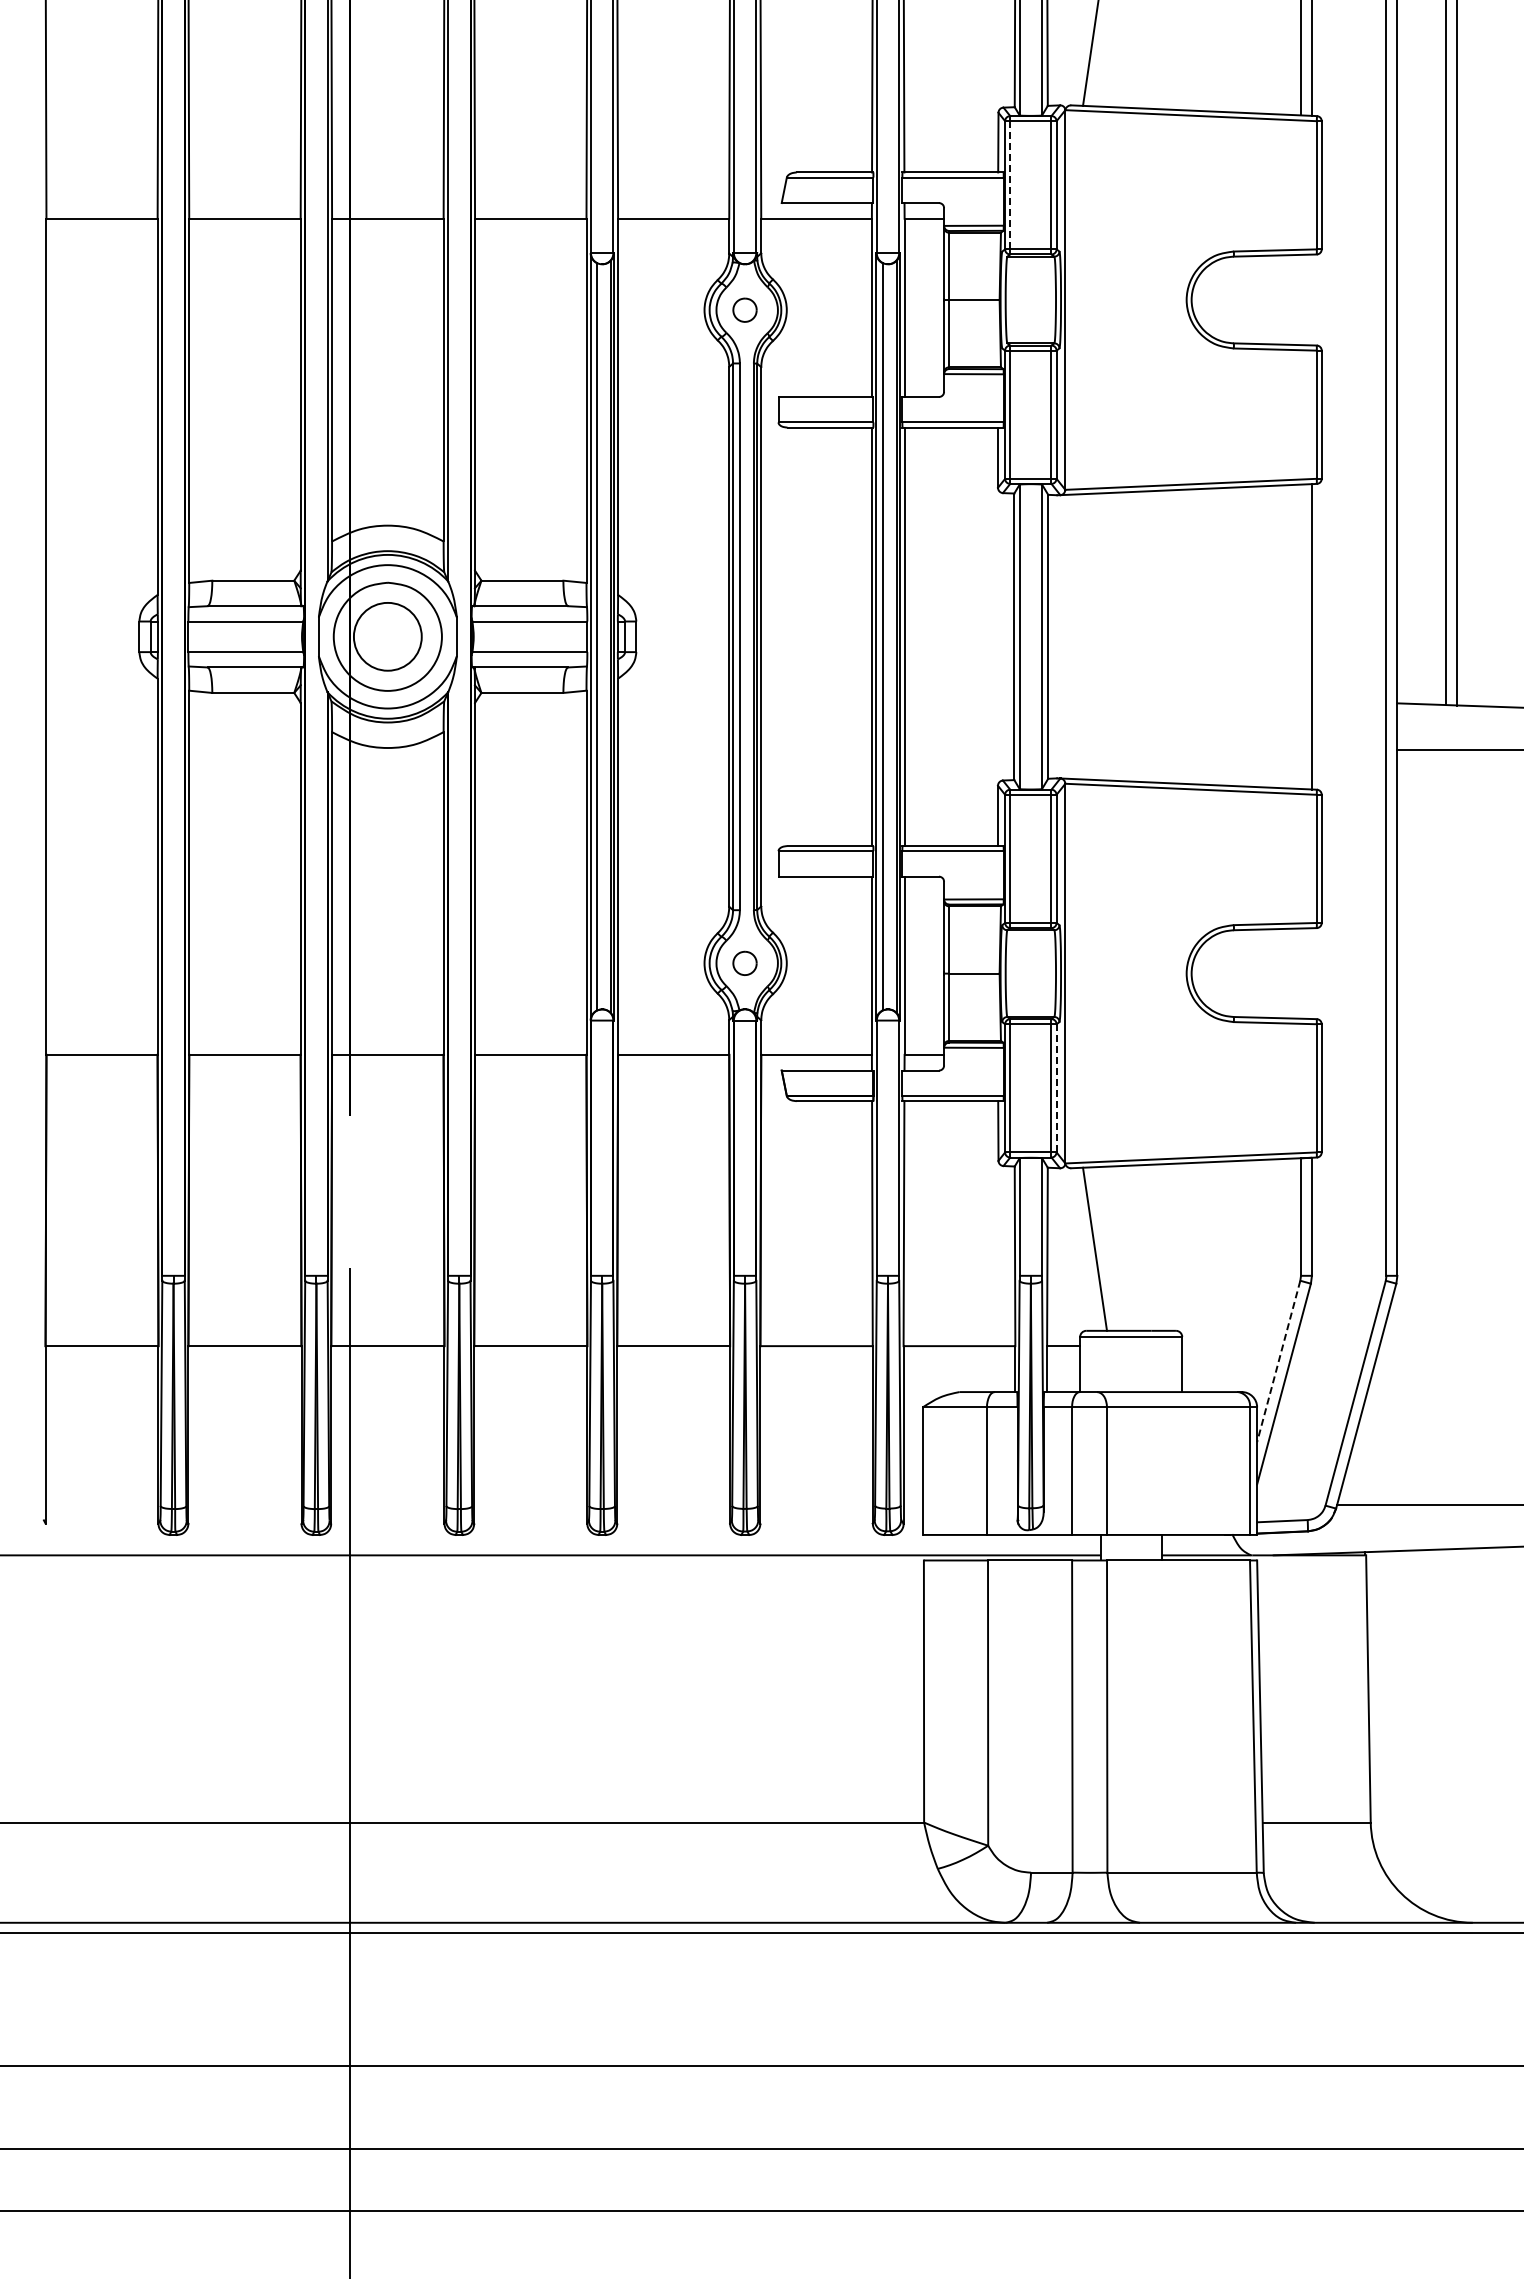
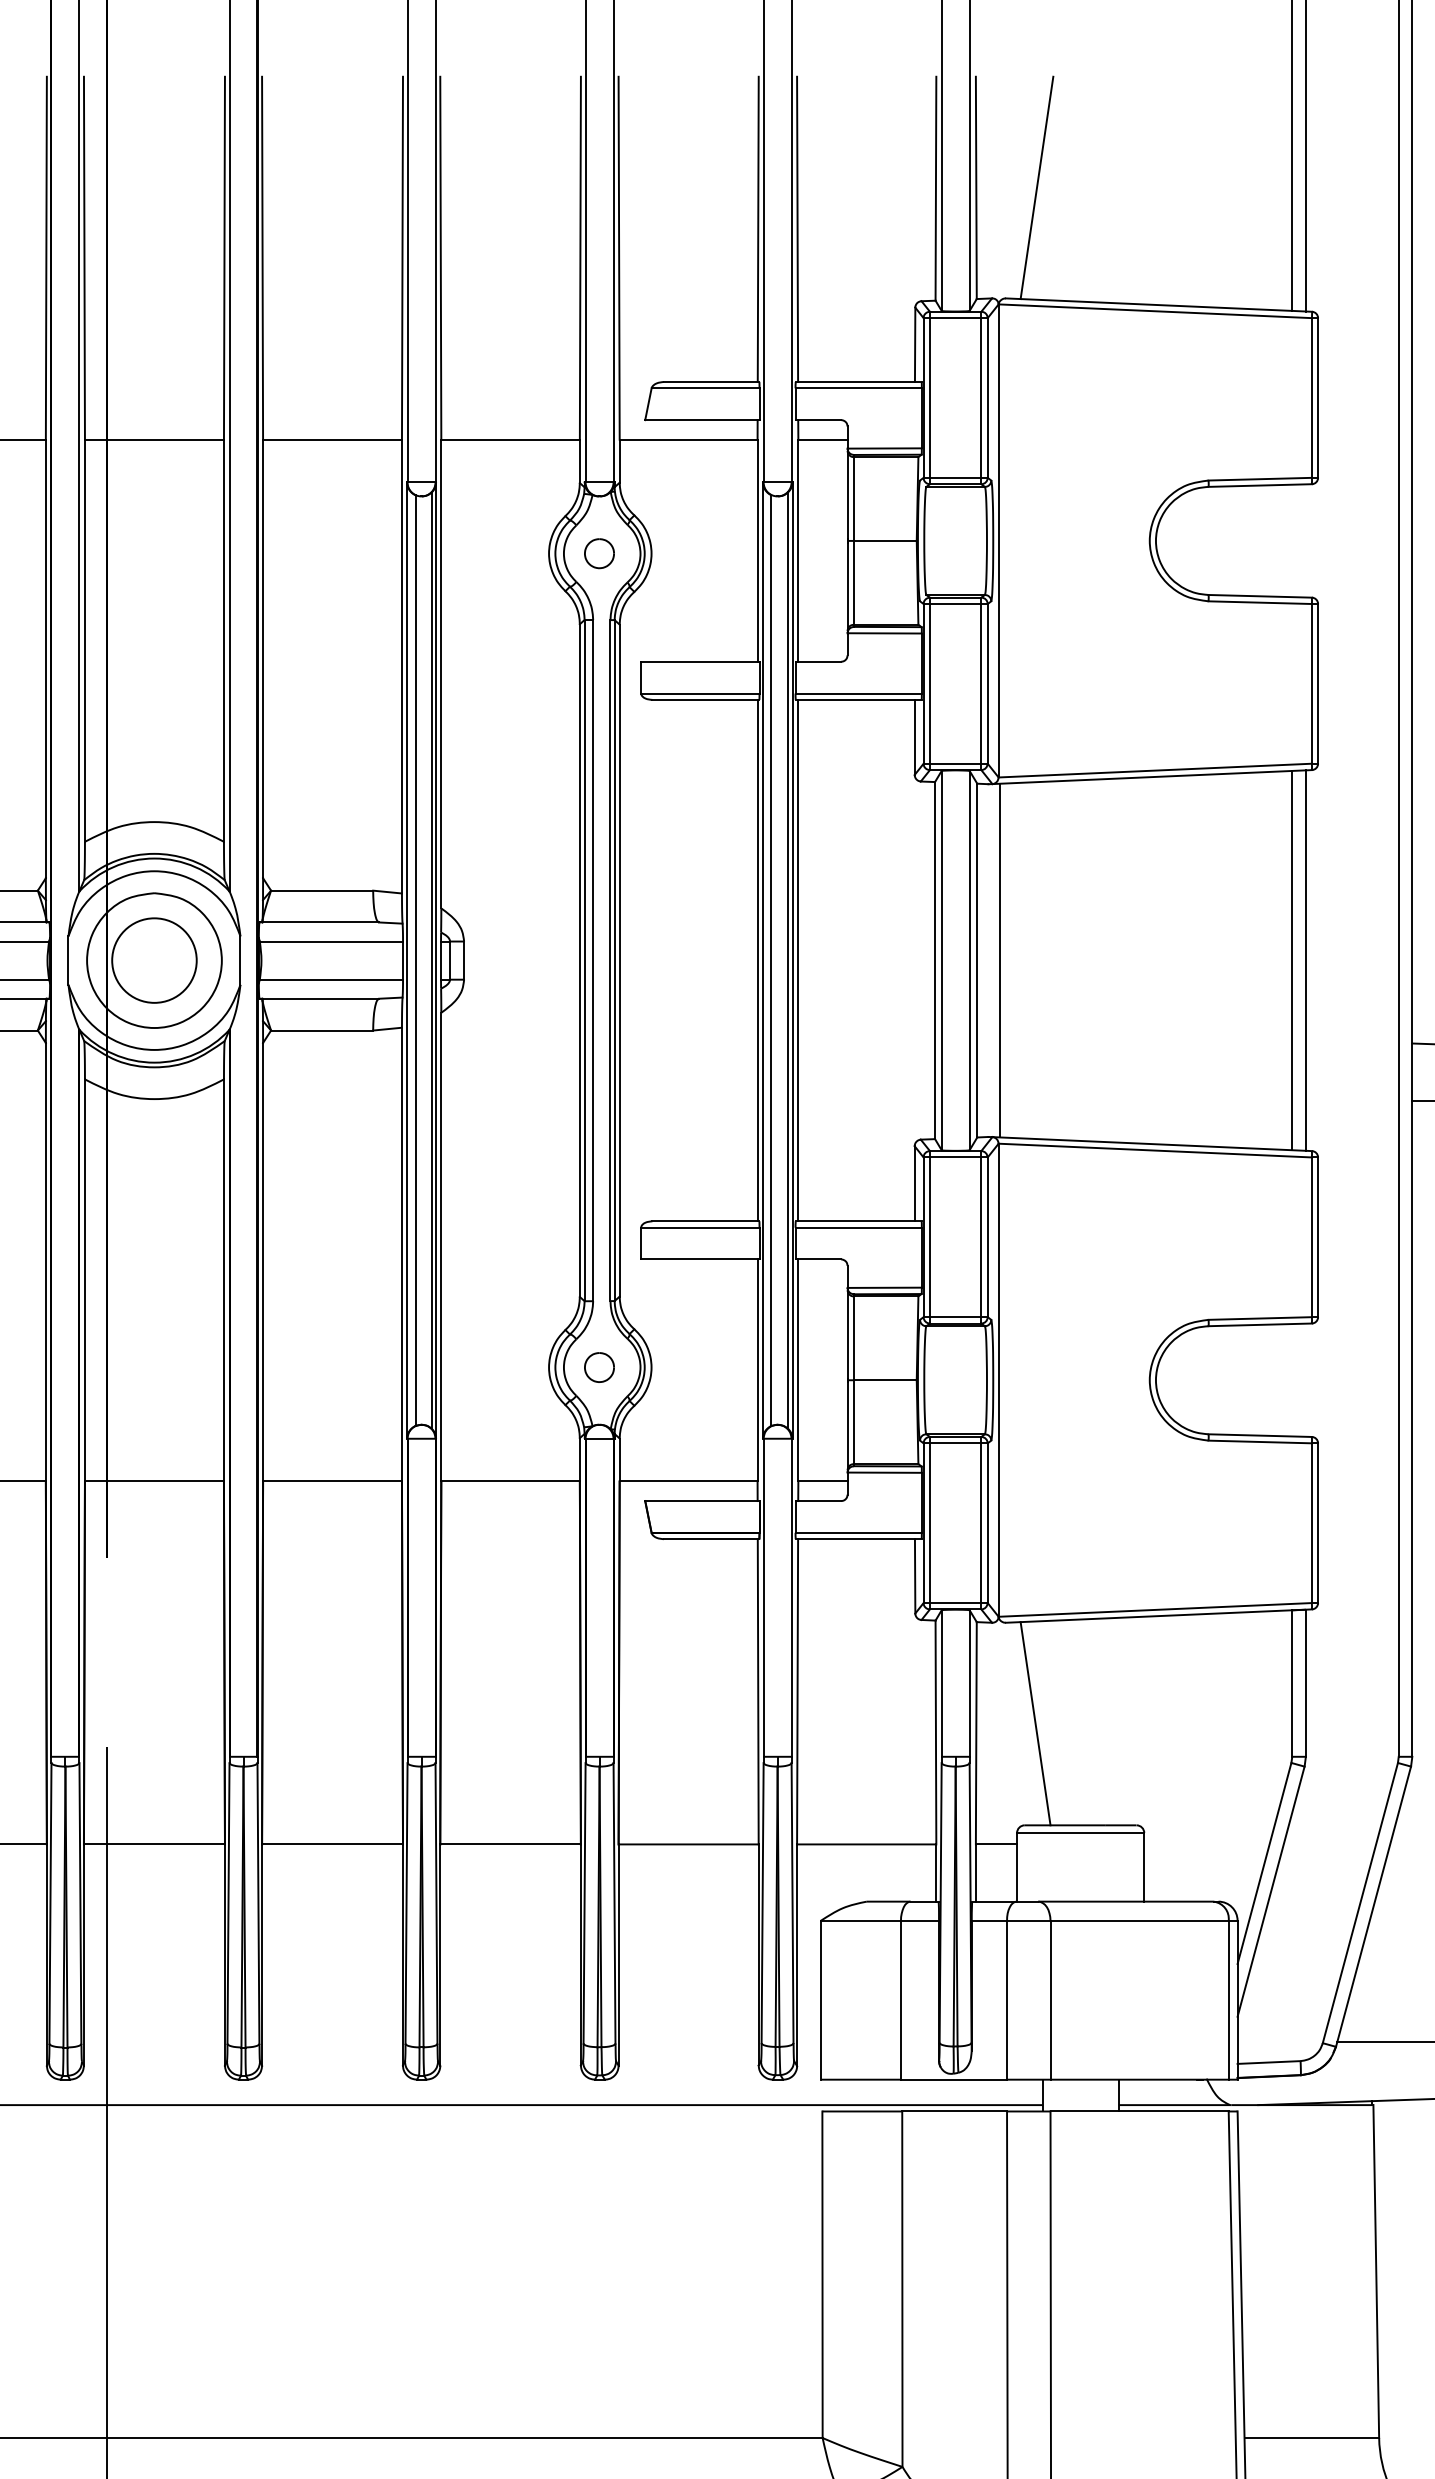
line: (1010, 184) -> (930, 397), dashed -> solid
line: (1066, 636) -> (1000, 960), added
line: (1301, 636) -> (1292, 960), added
line: (1056, 1087) -> (987, 1522), dashed -> solid
line: (1278, 1361) -> (1264, 1863), dashed -> solid

